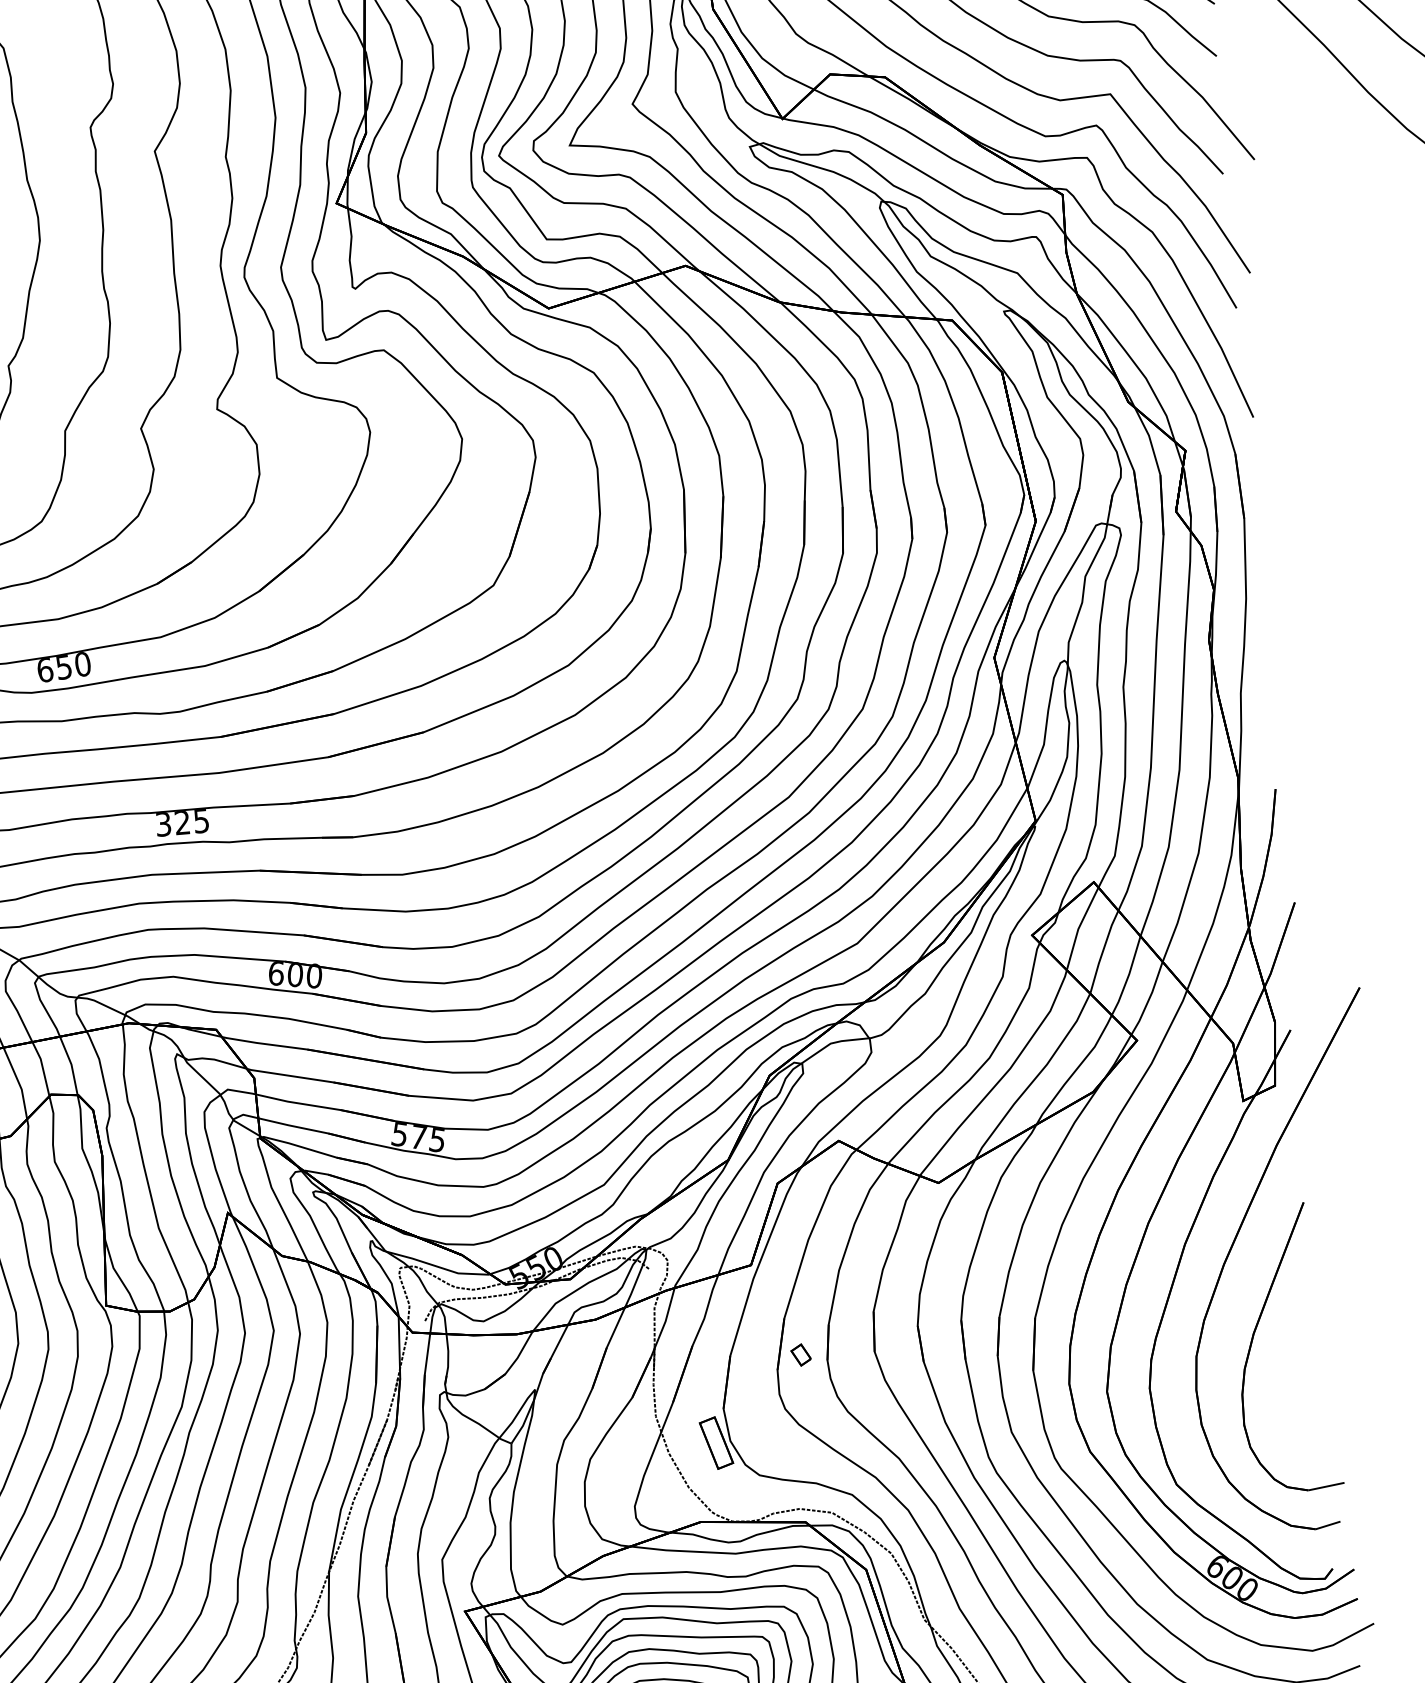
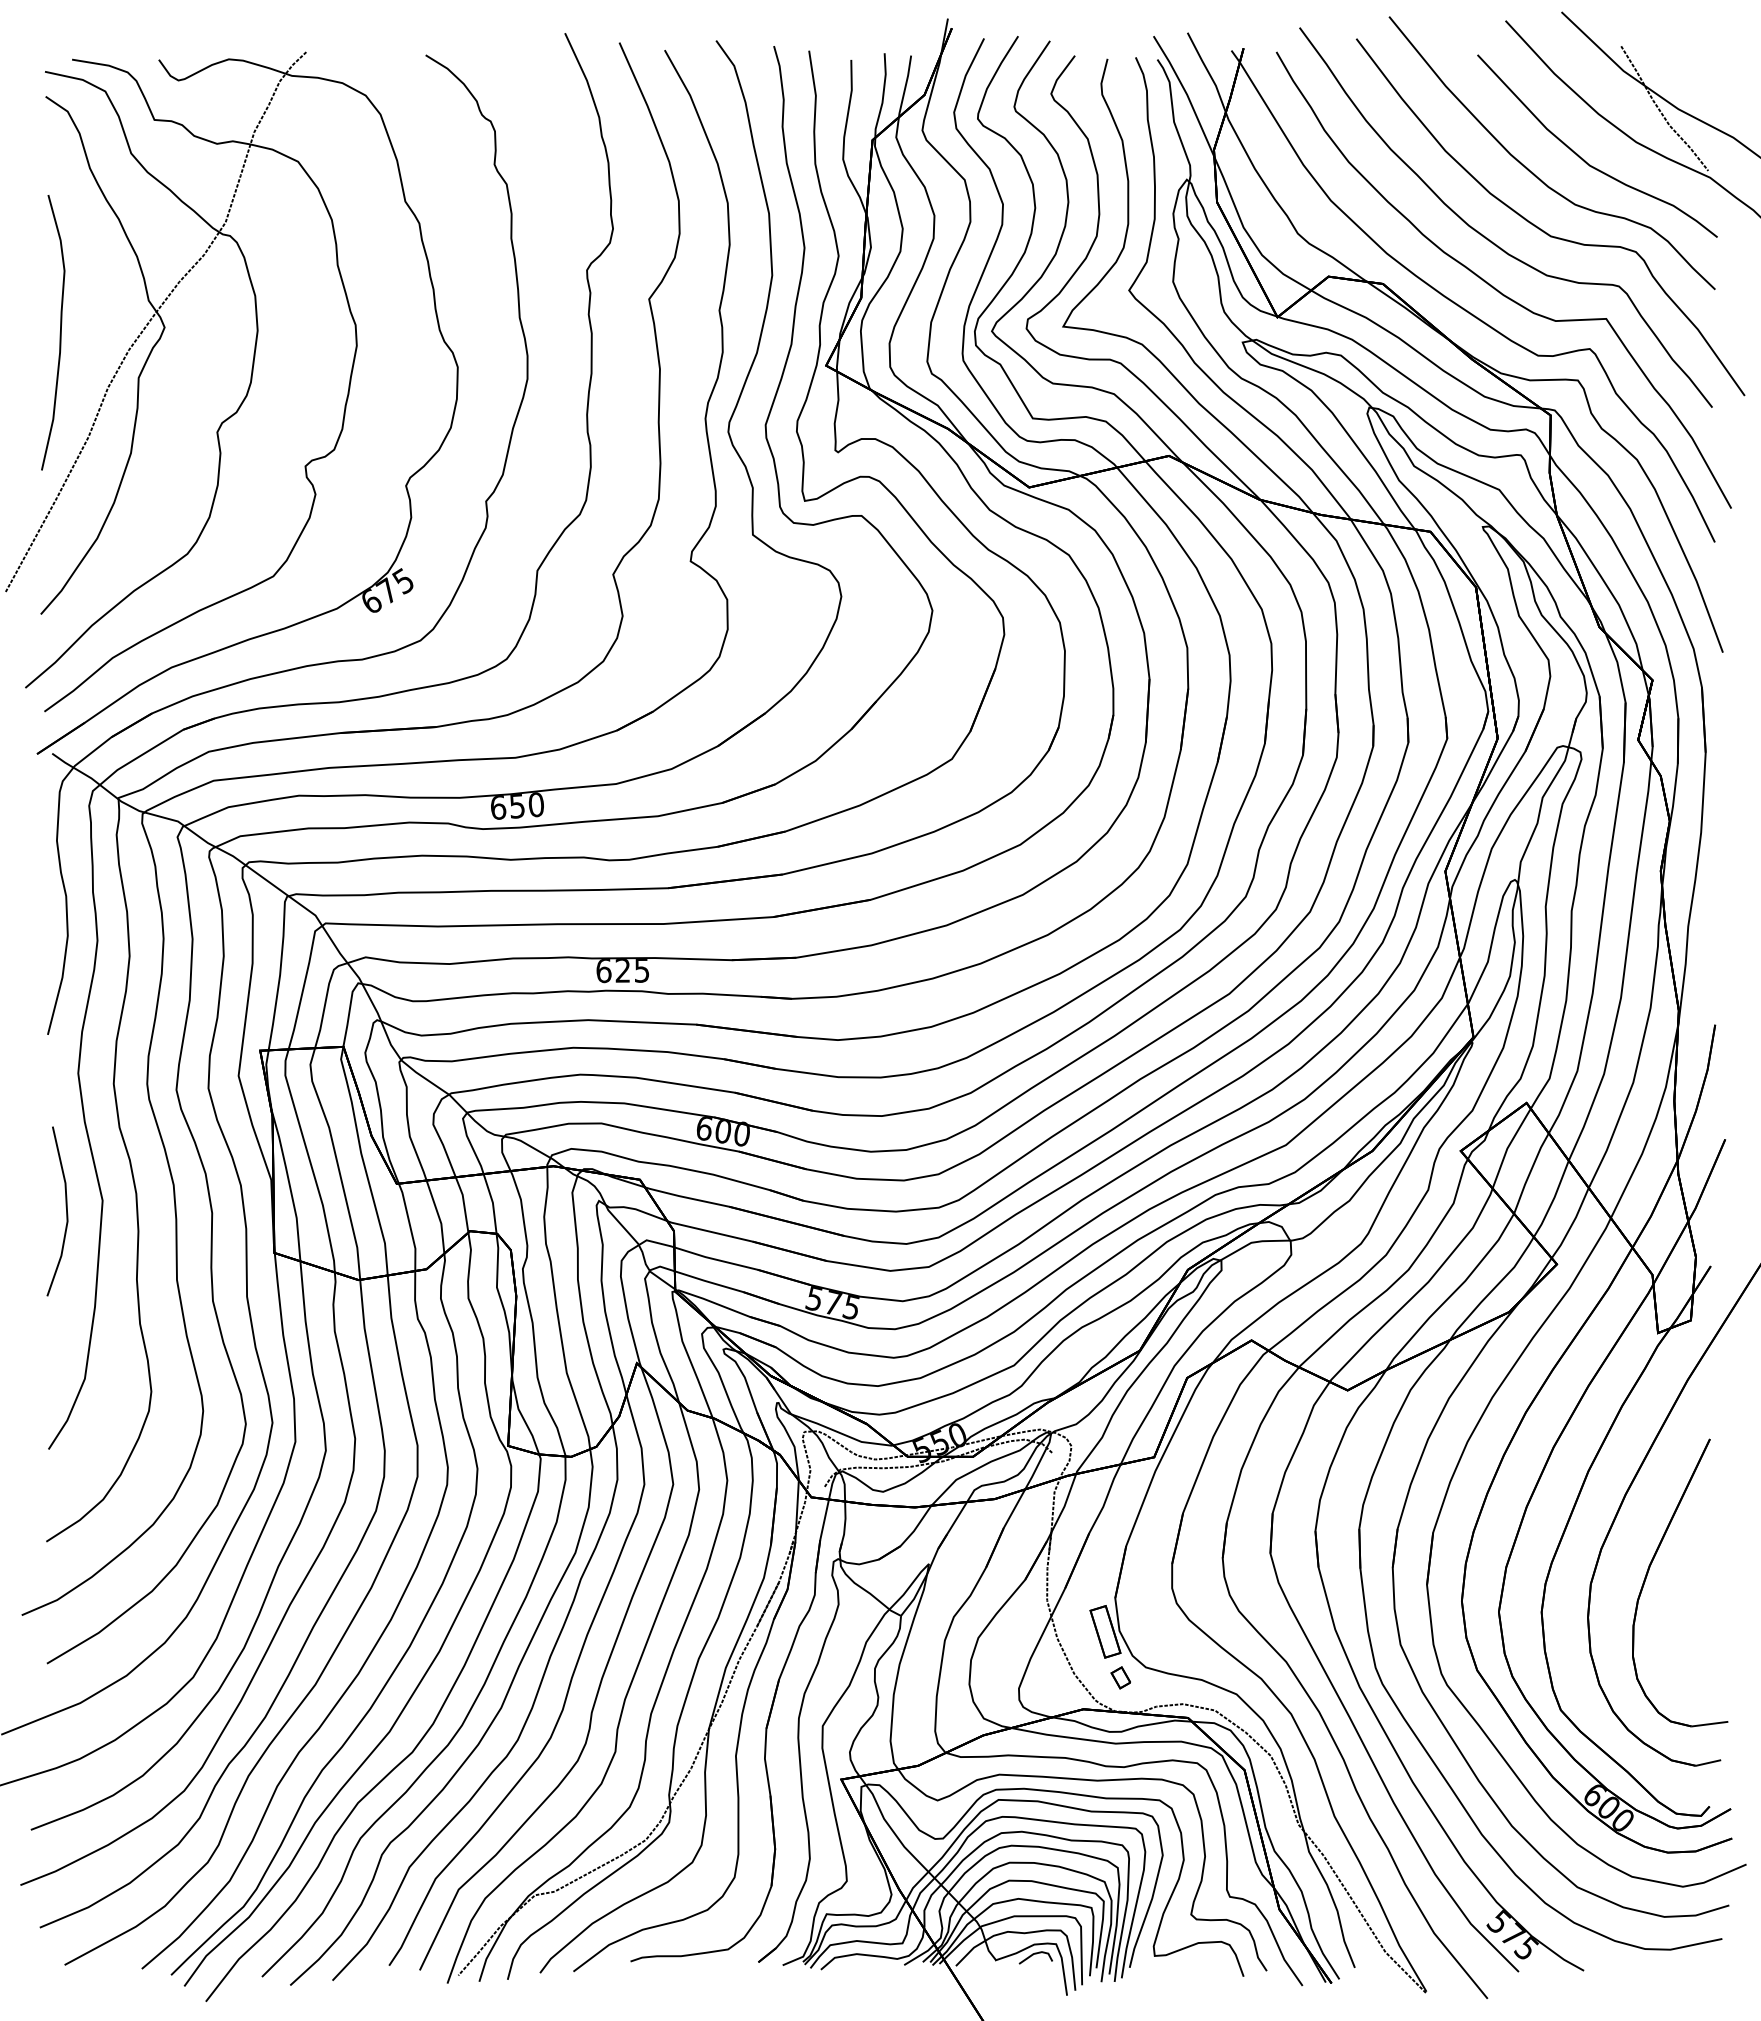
text: (163, 825) -> (603, 971), 325 -> 625
part: (800, 1354) -> (1120, 1677), moved

